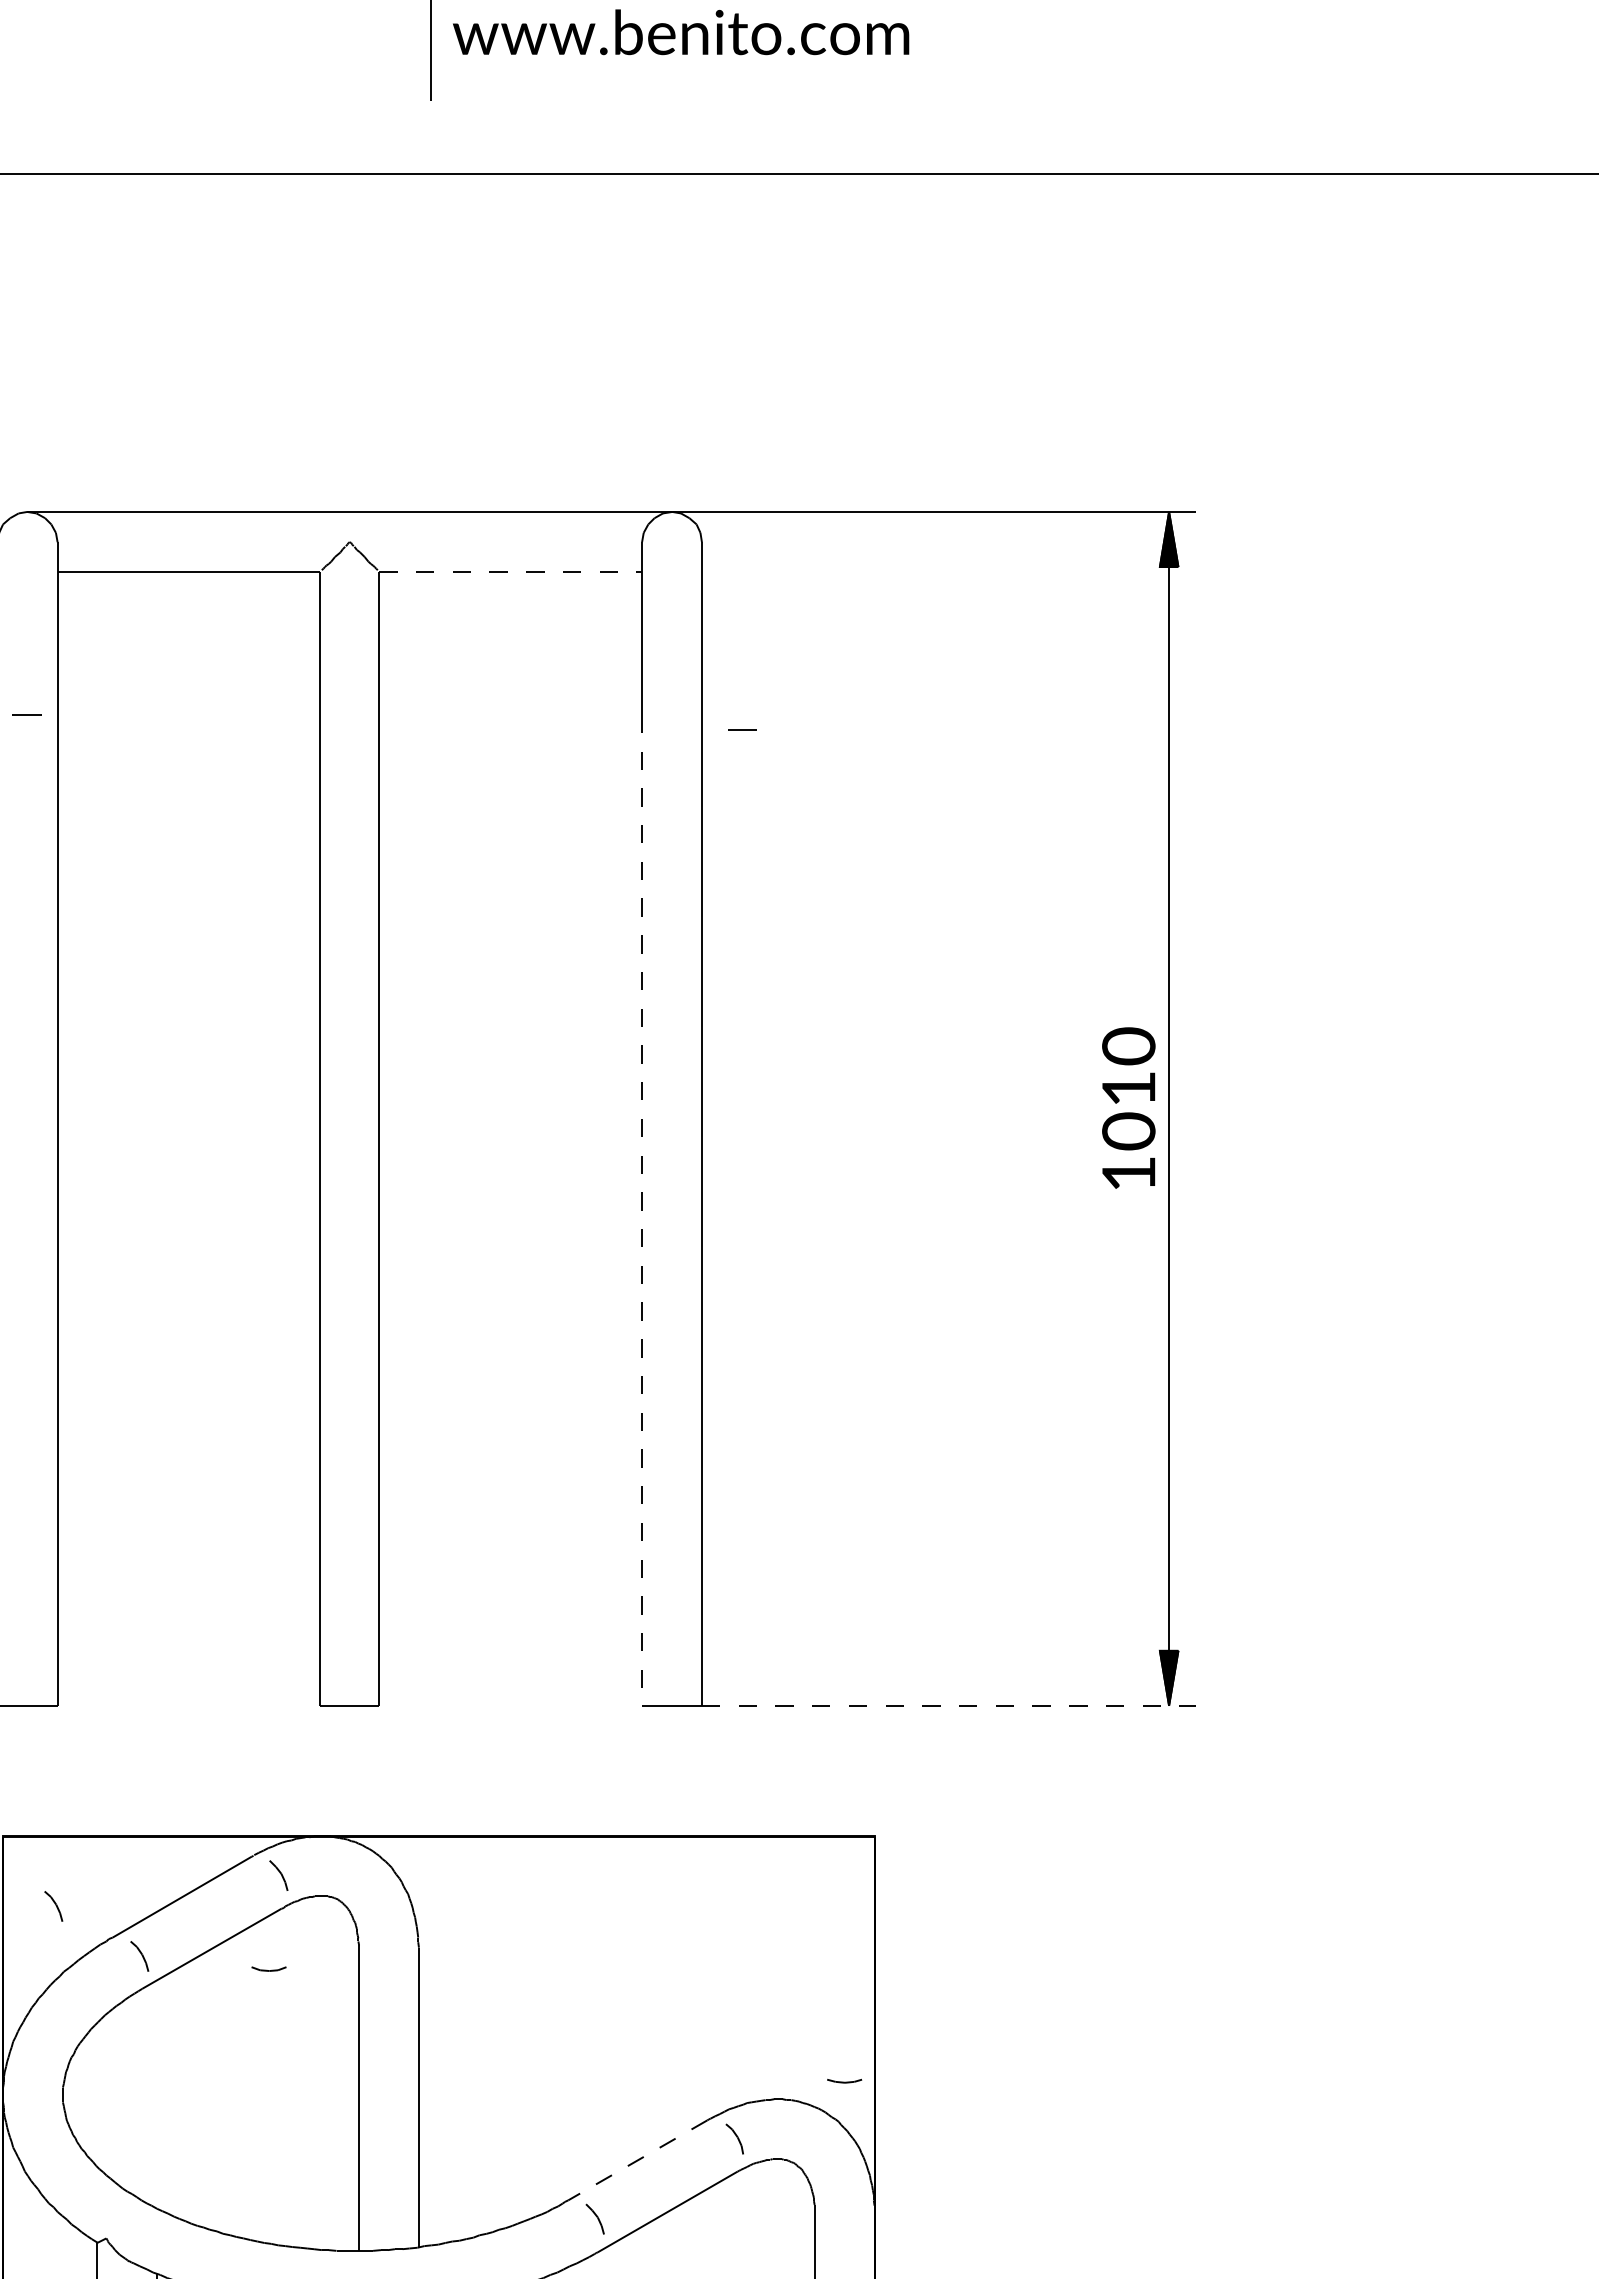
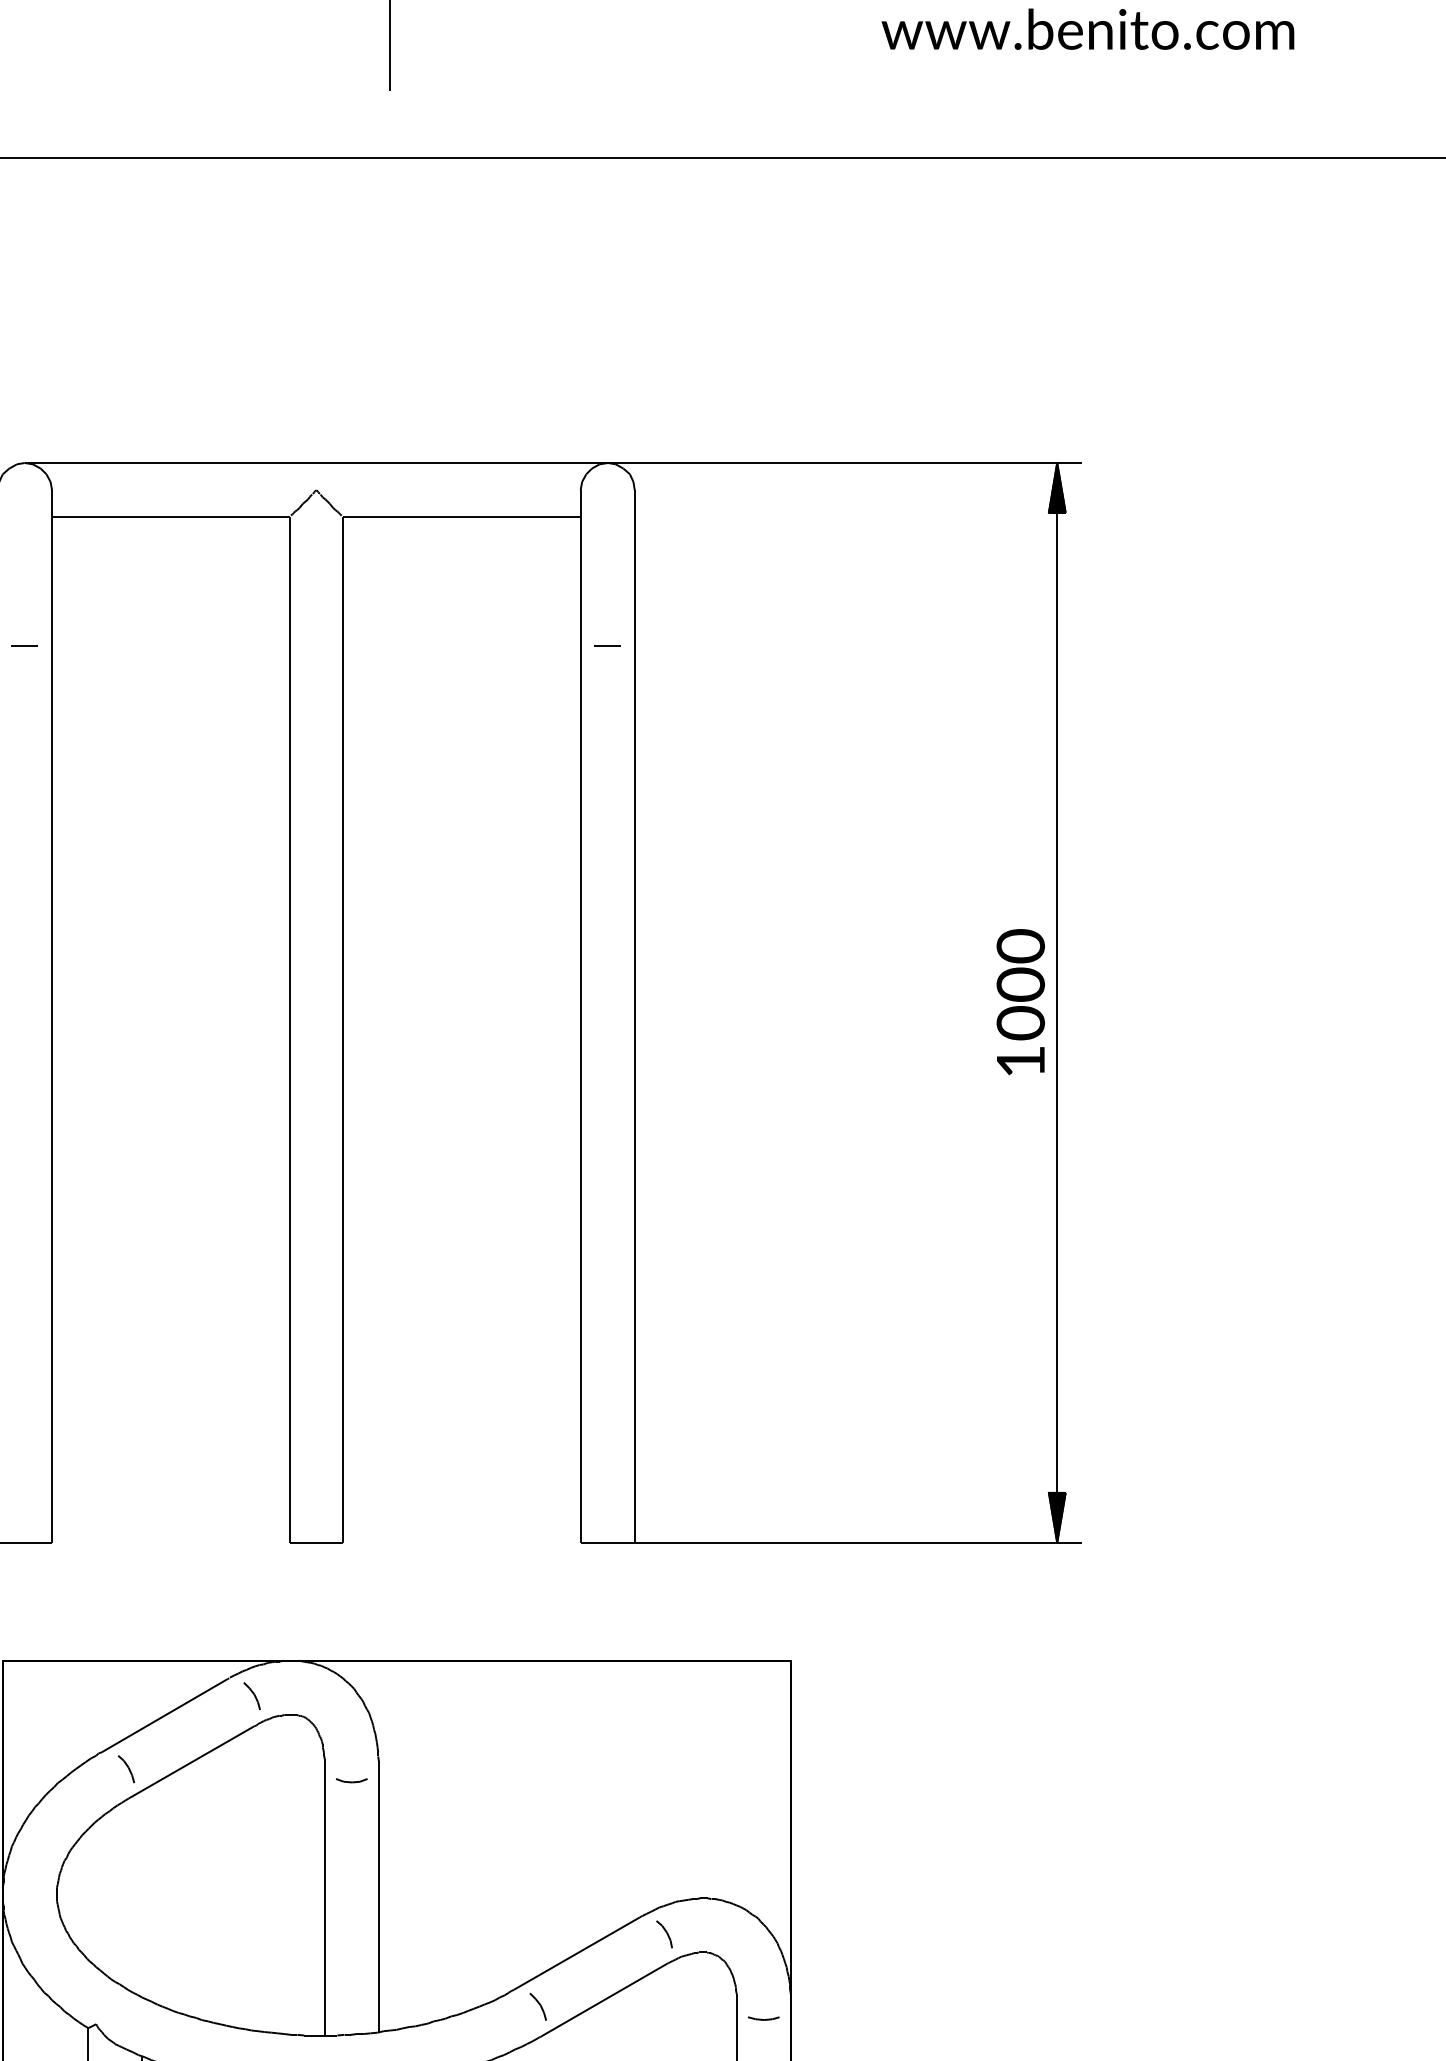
text: (681, 32) -> (1088, 29), moved
line: (511, 571) -> (462, 516), dashed -> solid
line: (742, 729) -> (607, 646), moved
text: (1128, 1088) -> (1020, 984), 1010 -> 1000
line: (642, 1210) -> (581, 1094), dashed -> solid
line: (949, 1705) -> (858, 1542), dashed -> solid
part: (53, 1906) -> (48, 1724), removed
part: (268, 1968) -> (351, 1780), moved
part: (844, 2080) -> (763, 2017), moved
line: (637, 2160) -> (576, 1953), dashed -> solid

